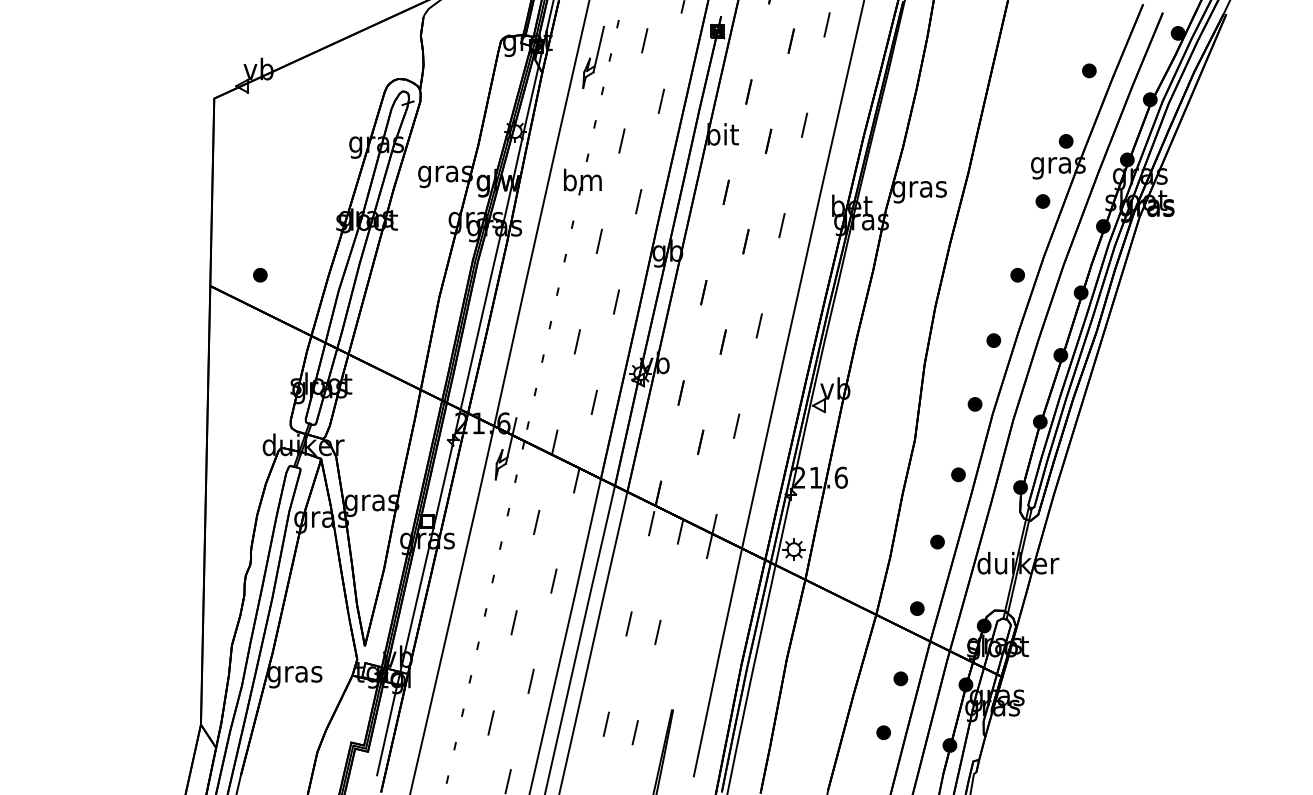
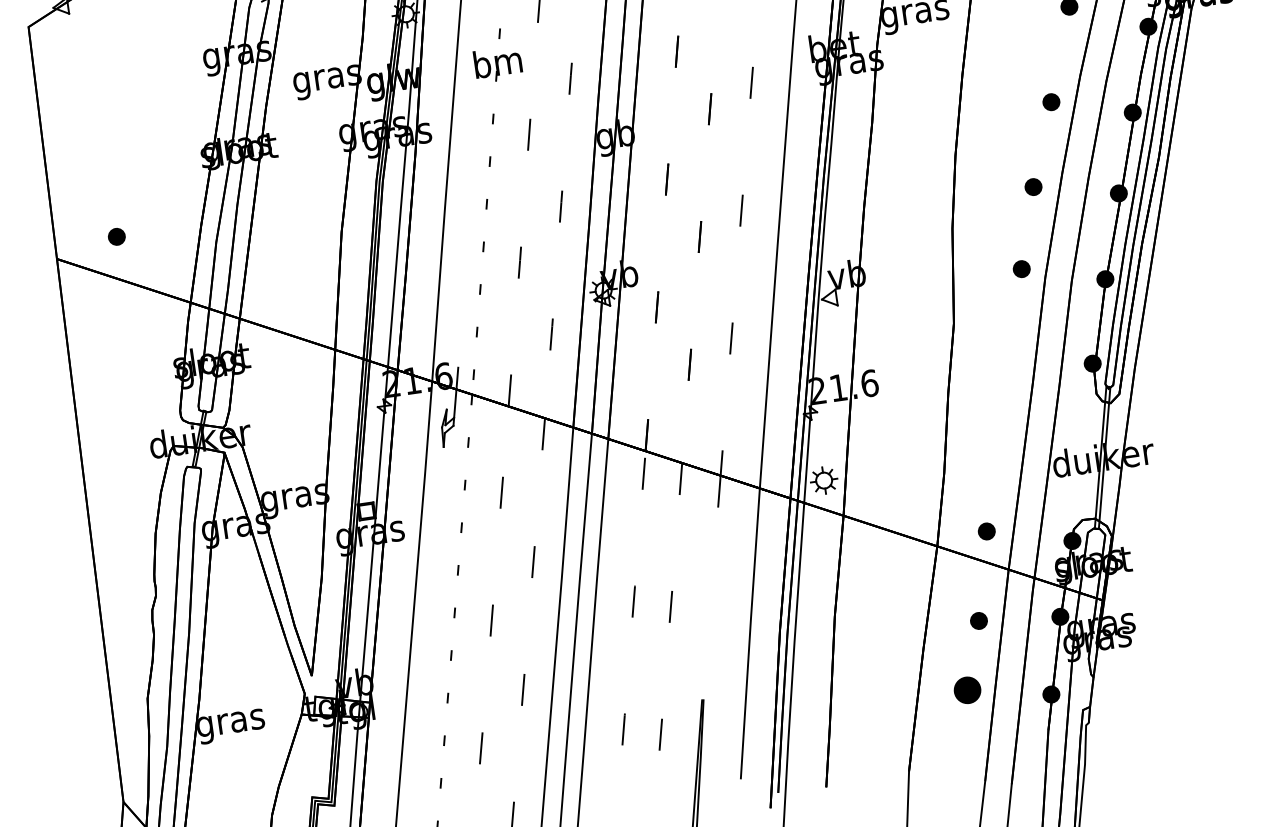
part: (958, 474) -> (1013, 358), removed
part: (937, 541) -> (999, 444), removed
part: (883, 732) -> (967, 690), size x1.6

